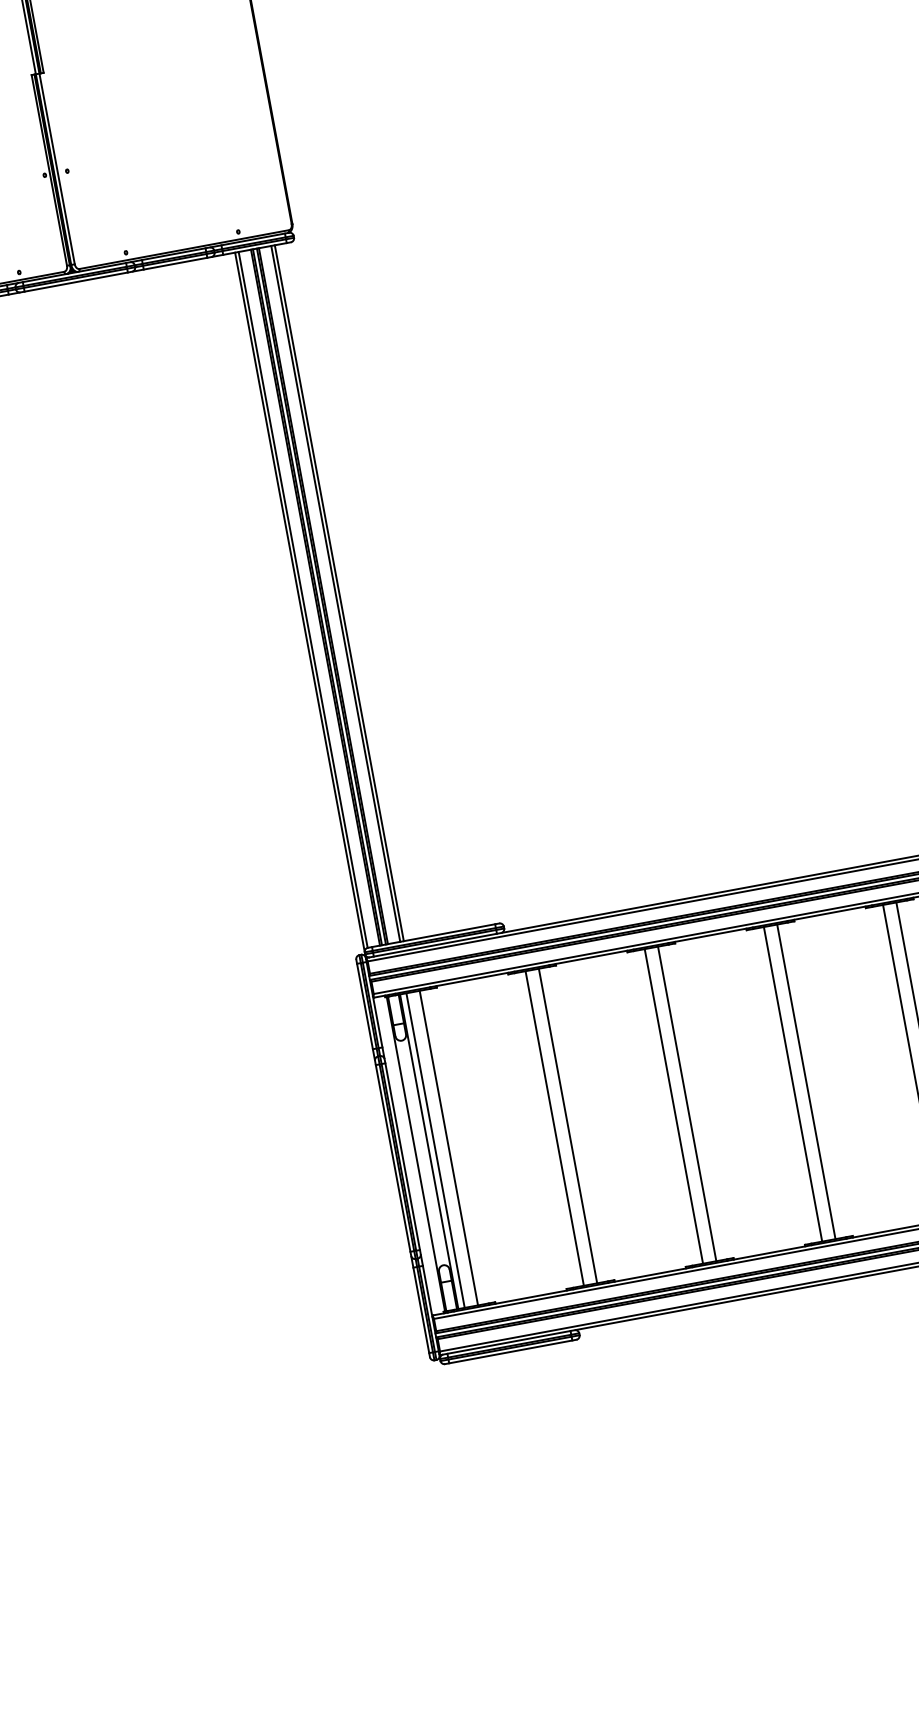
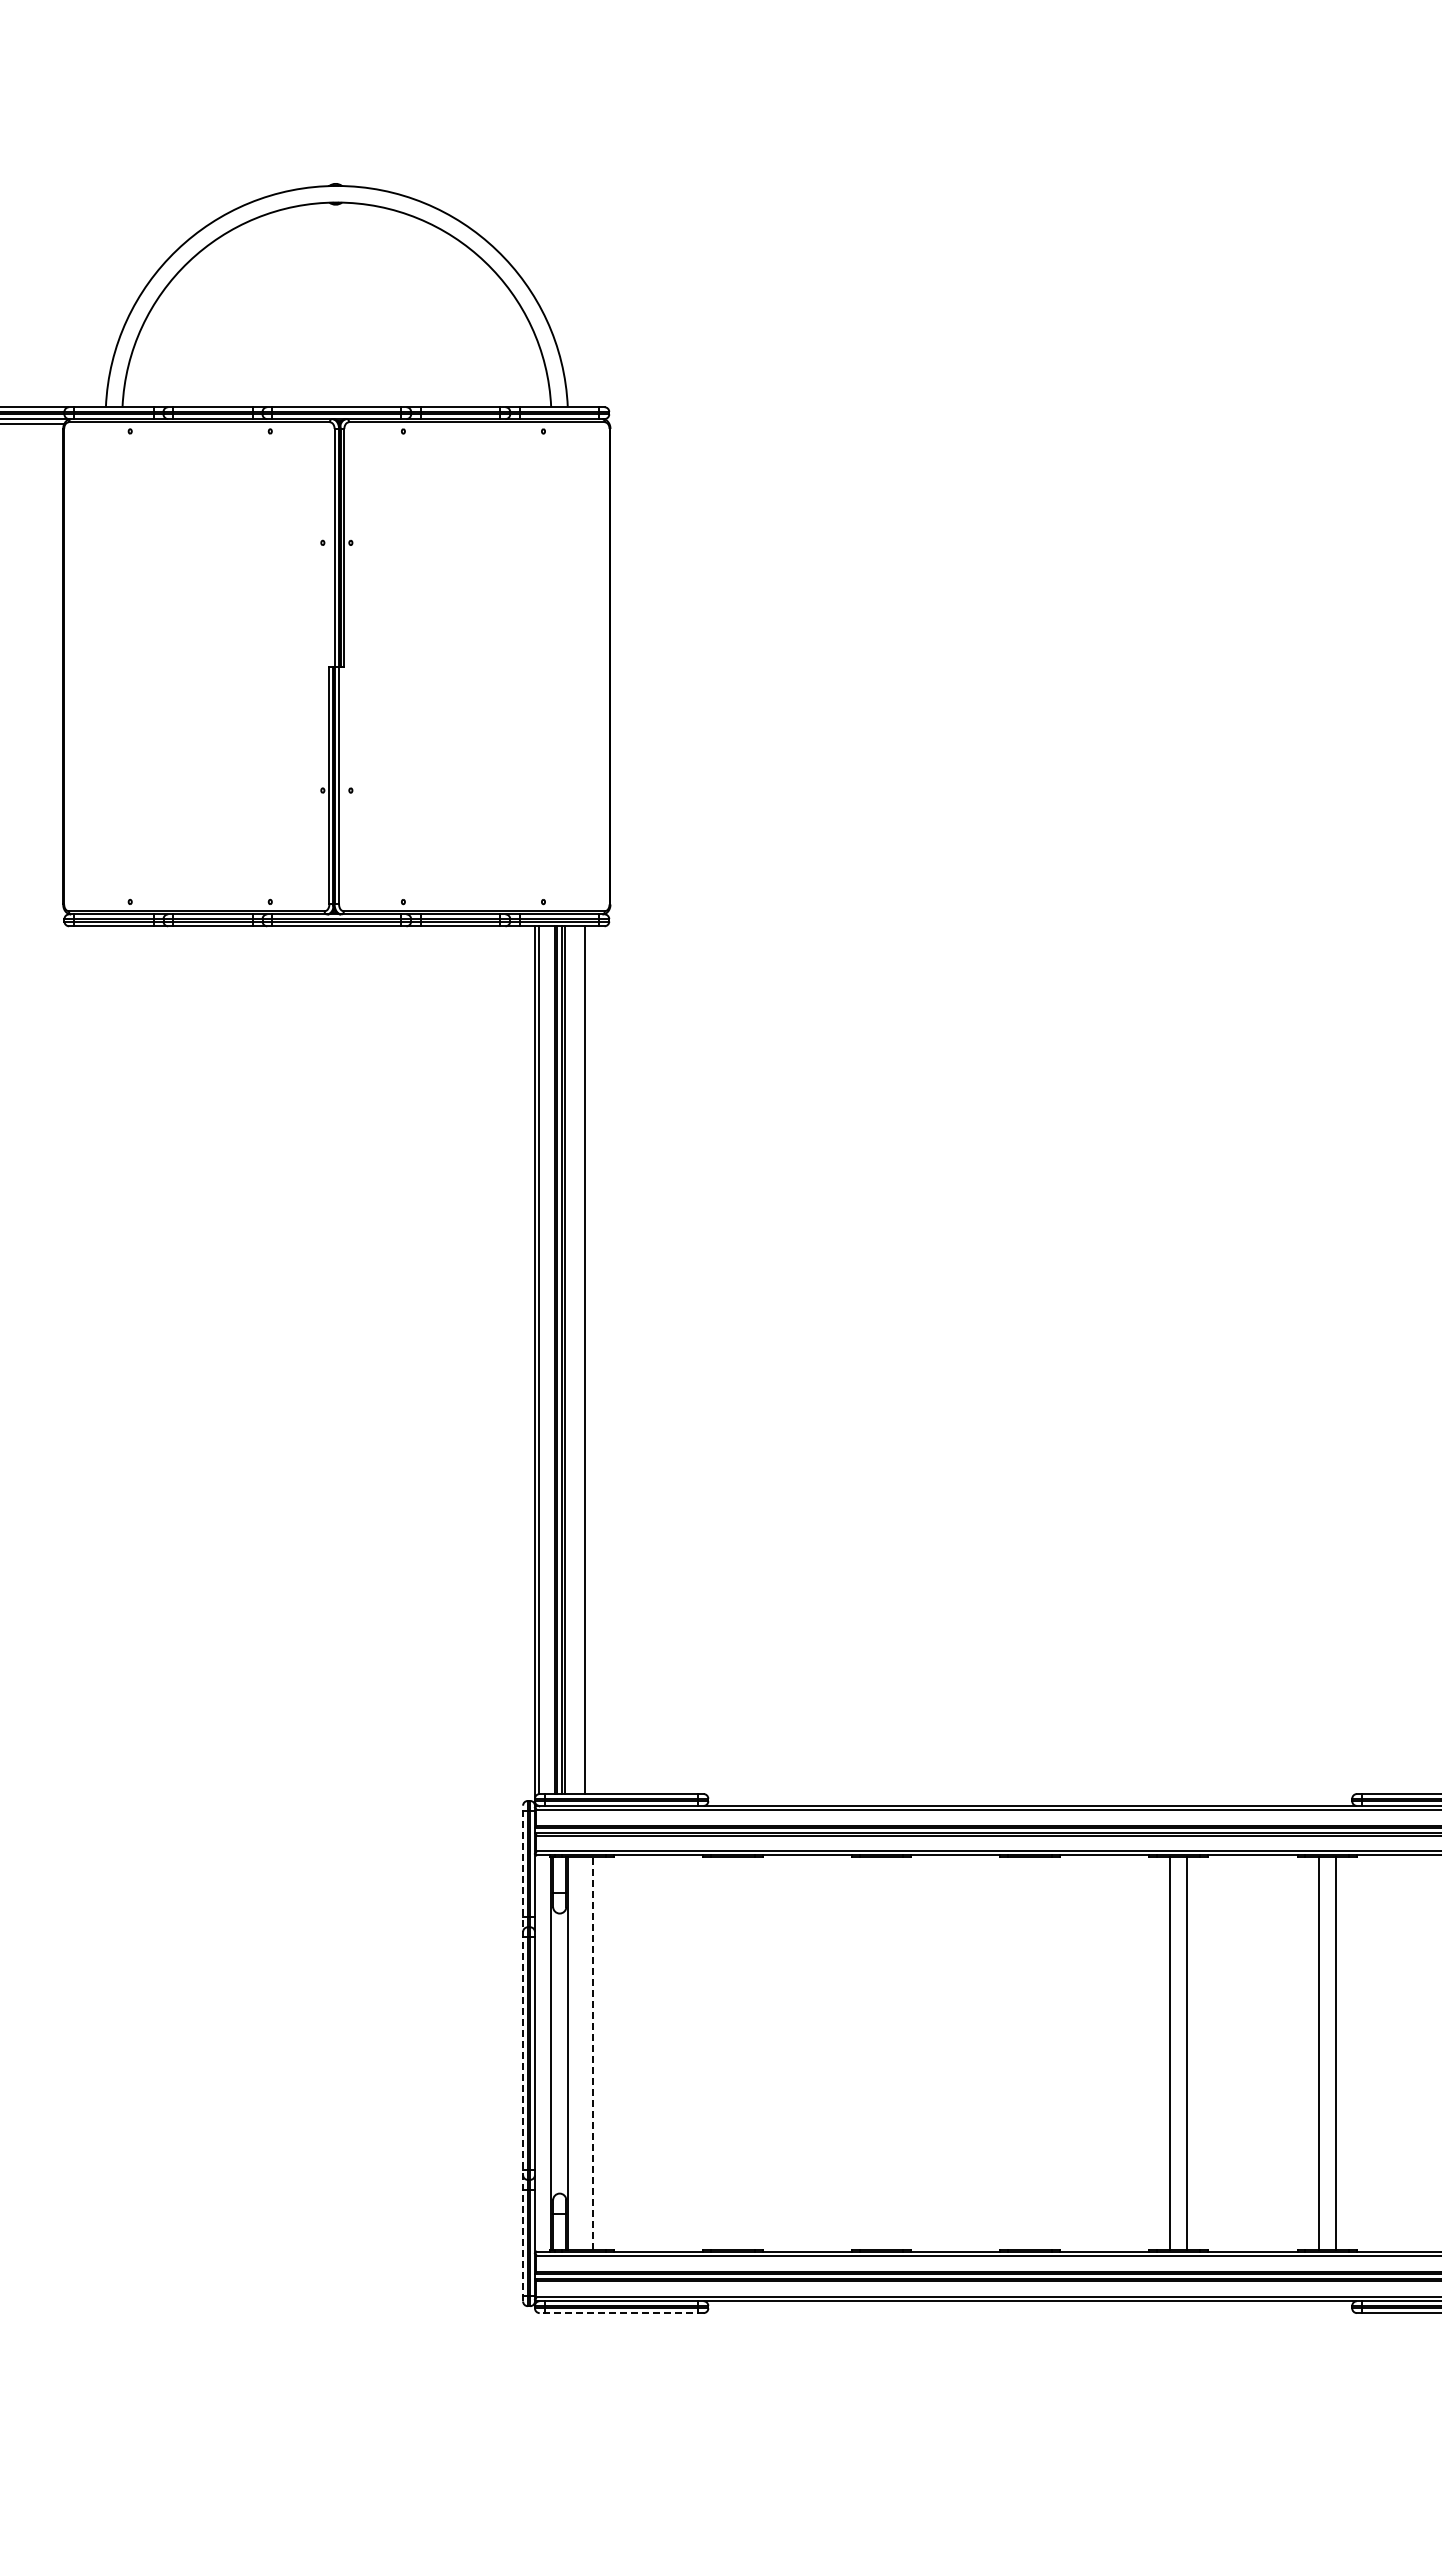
line: (336, 594) -> (580, 1360), removed
line: (806, 1081) -> (1038, 2053), removed
line: (792, 1084) -> (1021, 2053), removed
line: (686, 1103) -> (889, 2053), removed
line: (674, 1106) -> (873, 2053), removed
line: (568, 1125) -> (741, 2053), removed
line: (554, 1128) -> (724, 2053), removed
line: (448, 1148) -> (592, 2053), solid -> dashed
line: (435, 1150) -> (575, 2053), removed
line: (393, 1158) -> (523, 2053), solid -> dashed
line: (510, 1352) -> (621, 2313), solid -> dashed

